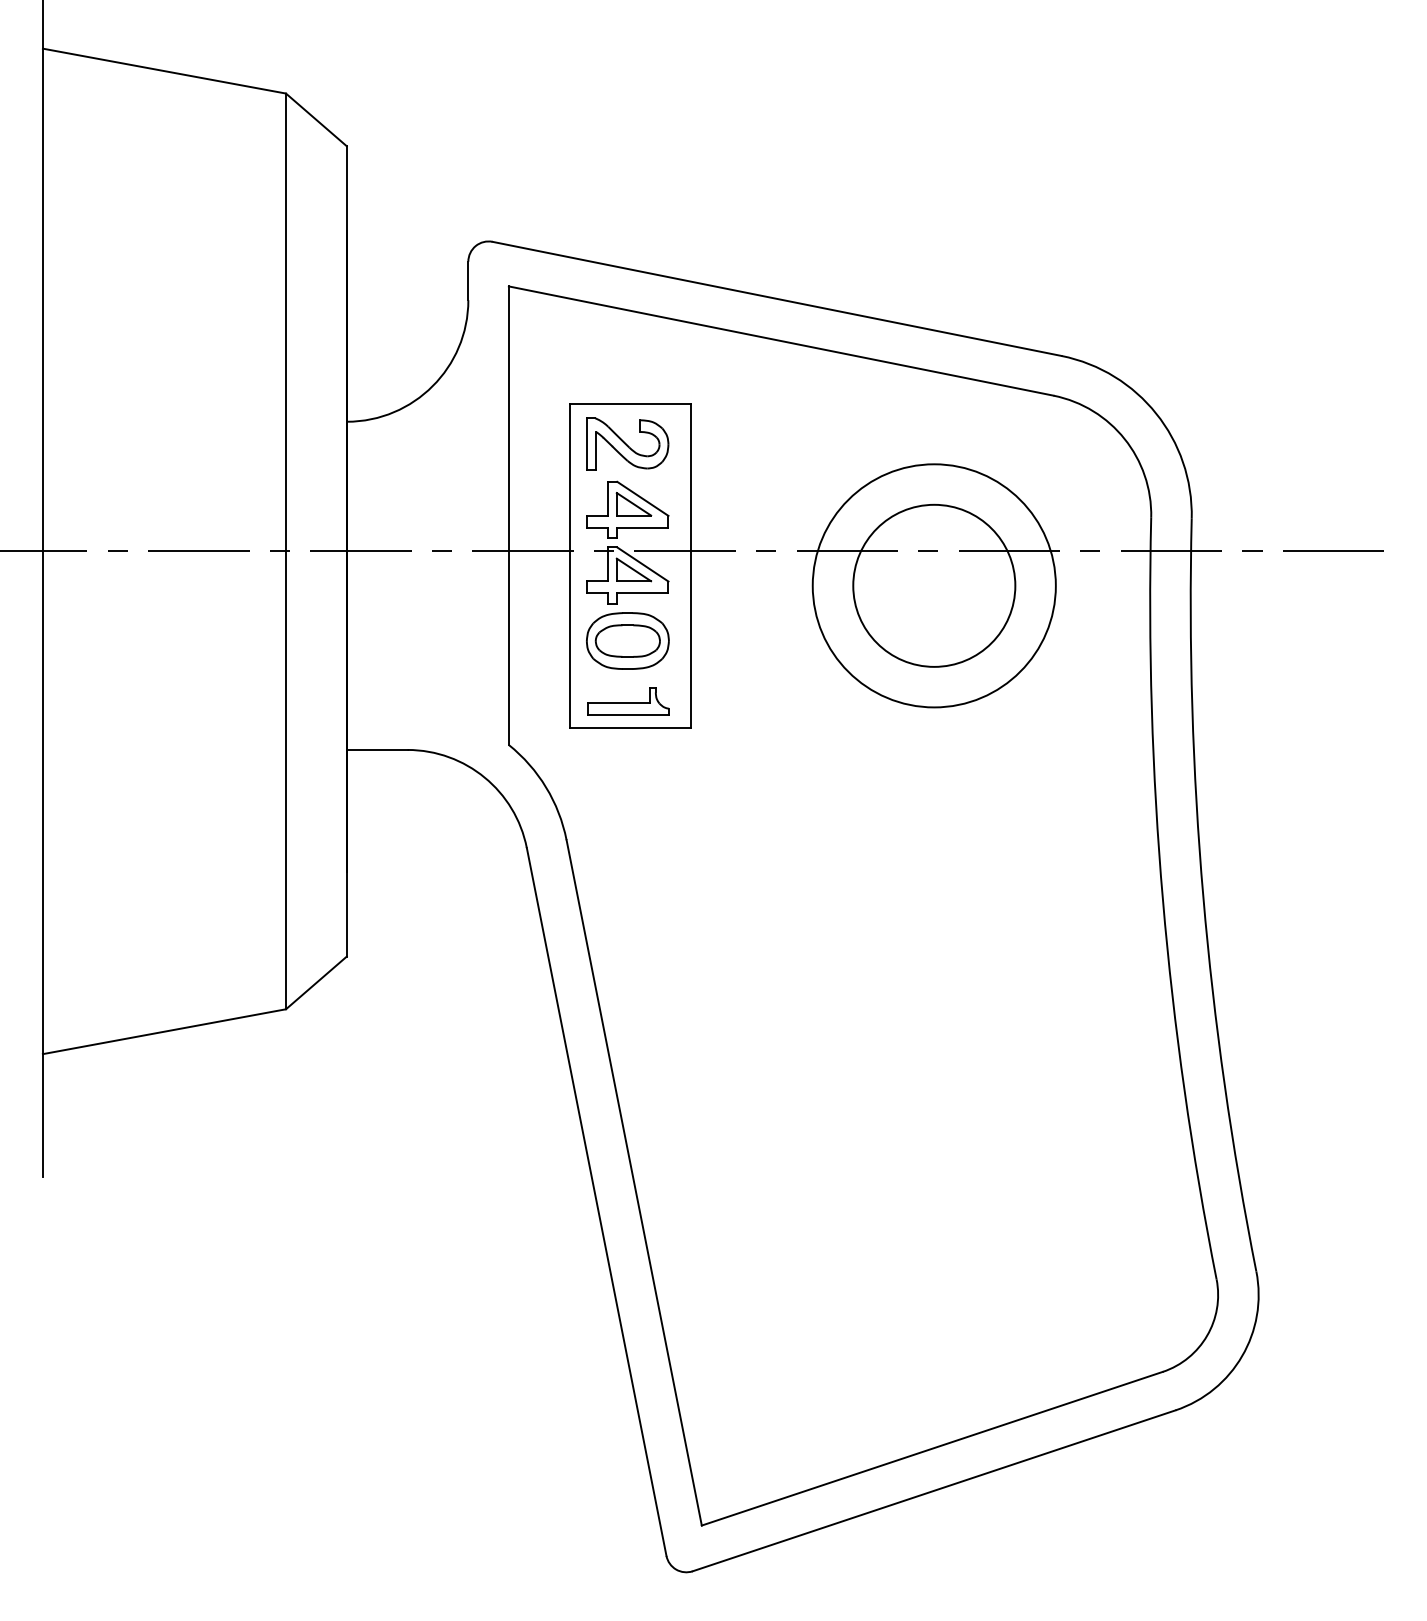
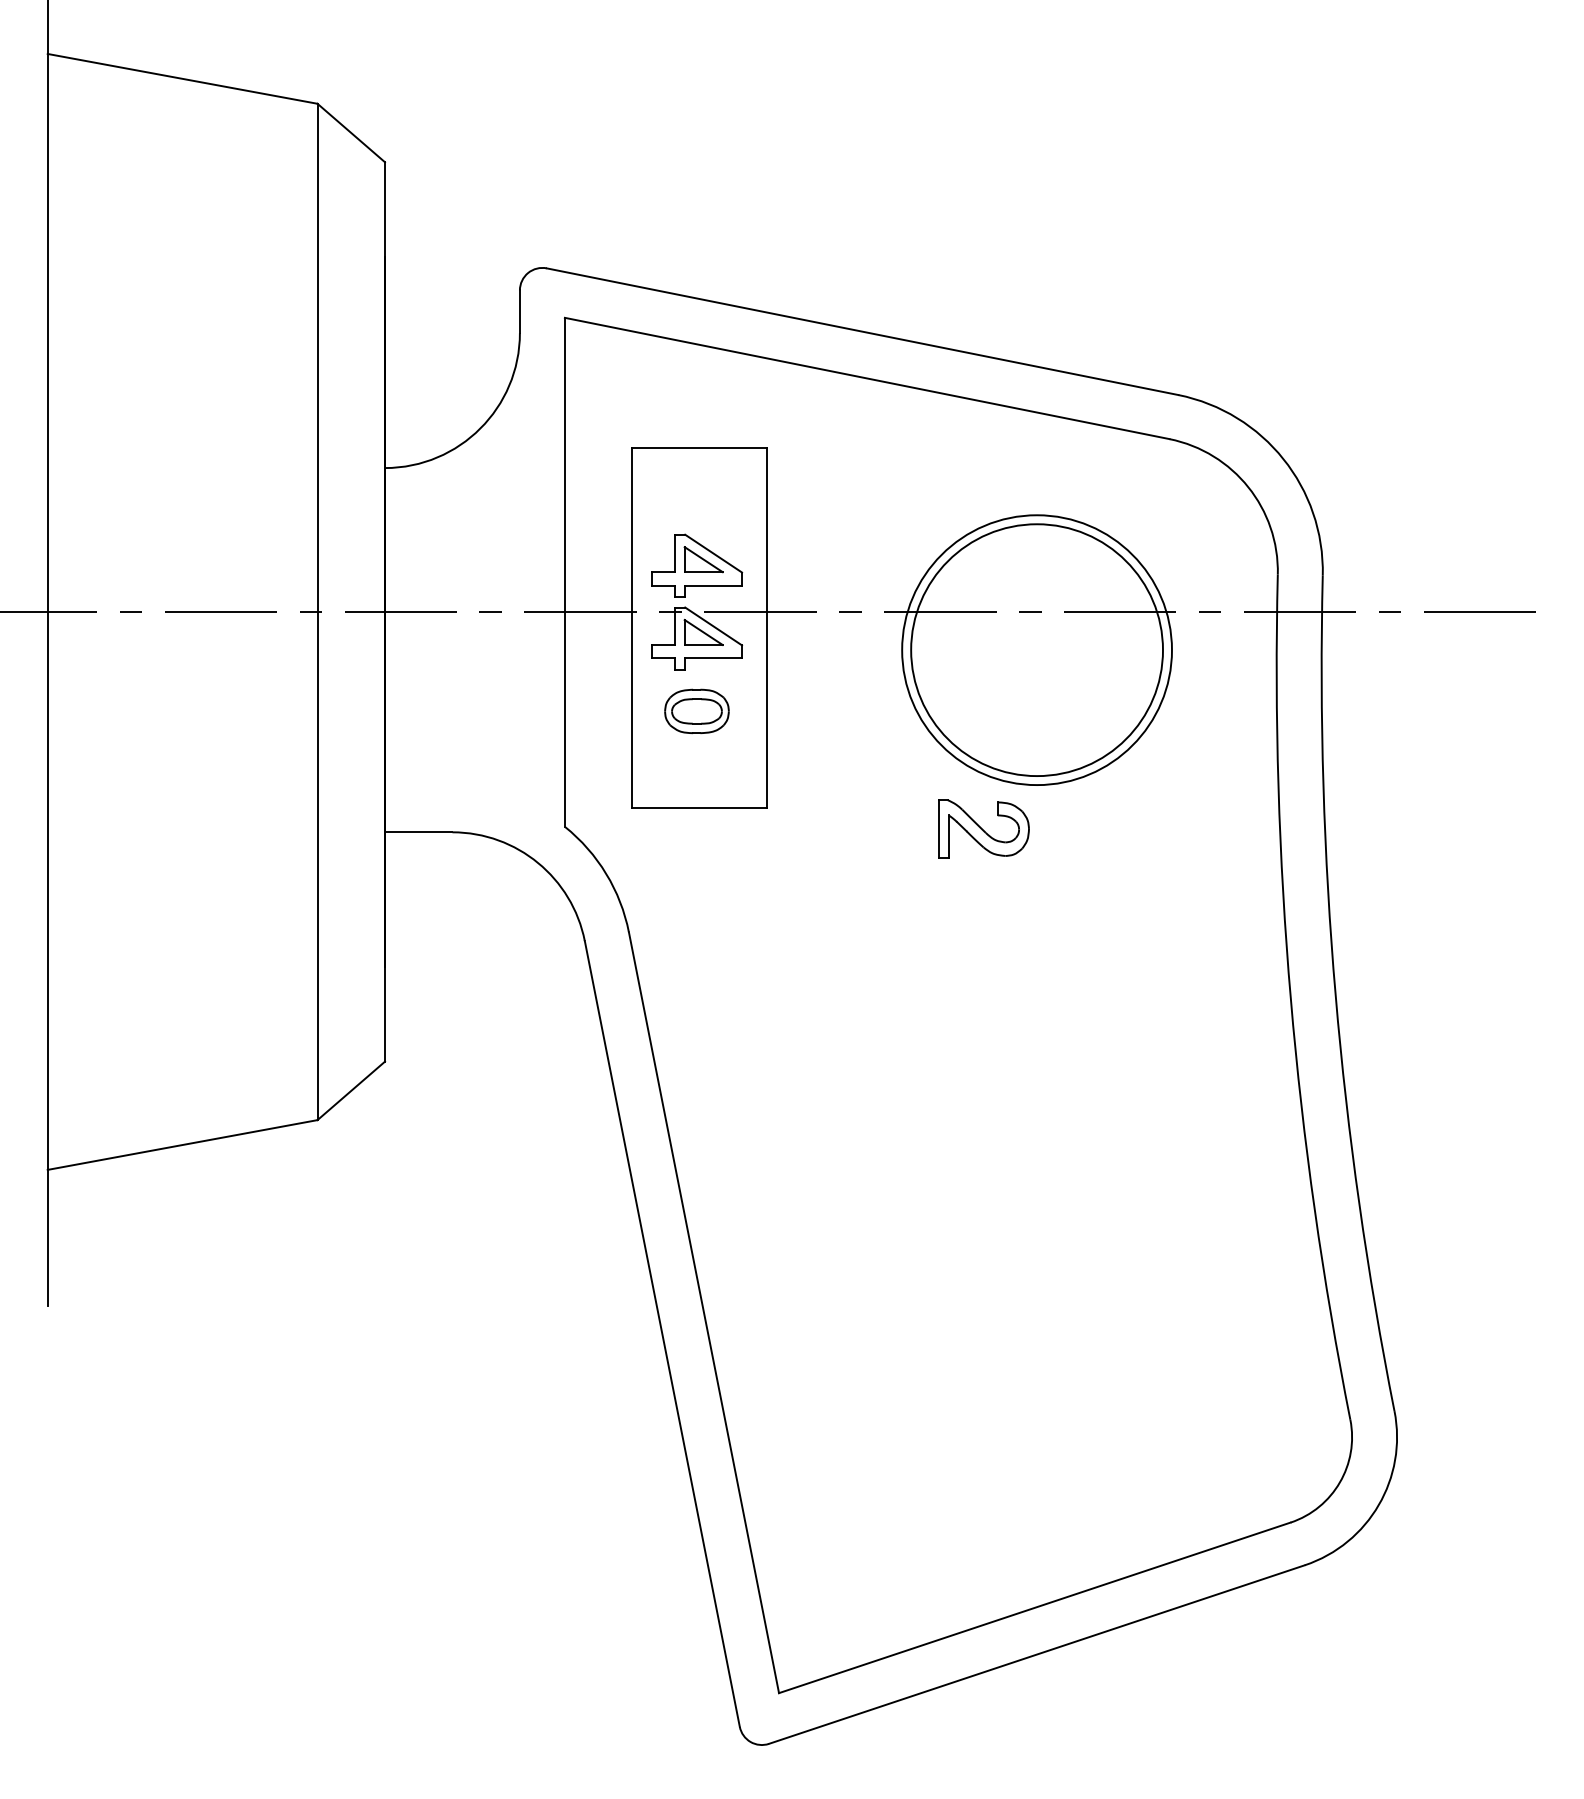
part: (627, 443) -> (983, 828), moved
circle: (934, 586) -> (1037, 650), size x1.4
part: (627, 641) -> (696, 711), size x0.7
part: (628, 700) -> (697, 777), removed

